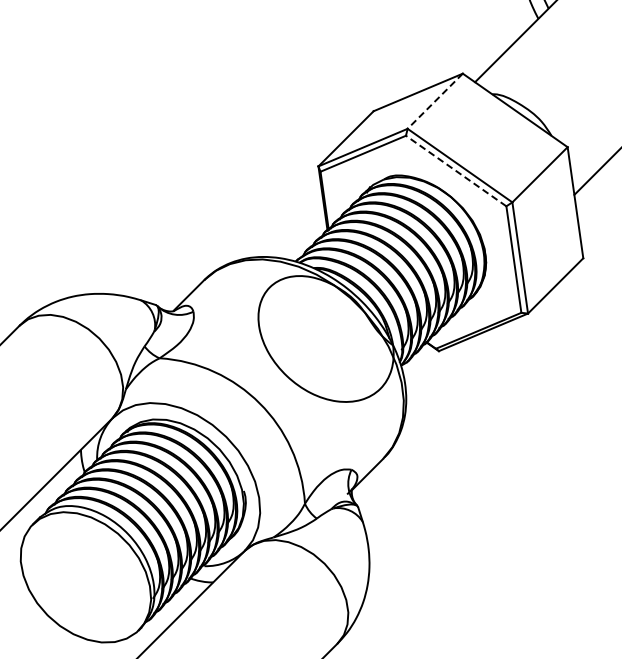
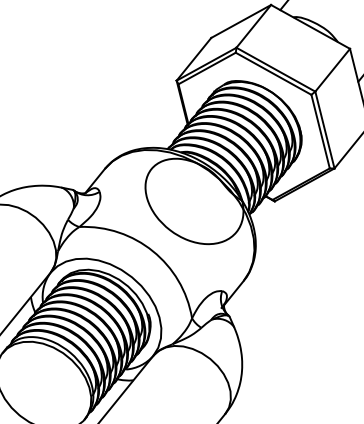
line: (434, 101) -> (253, 26), dashed -> solid
line: (455, 170) -> (273, 73), dashed -> solid

